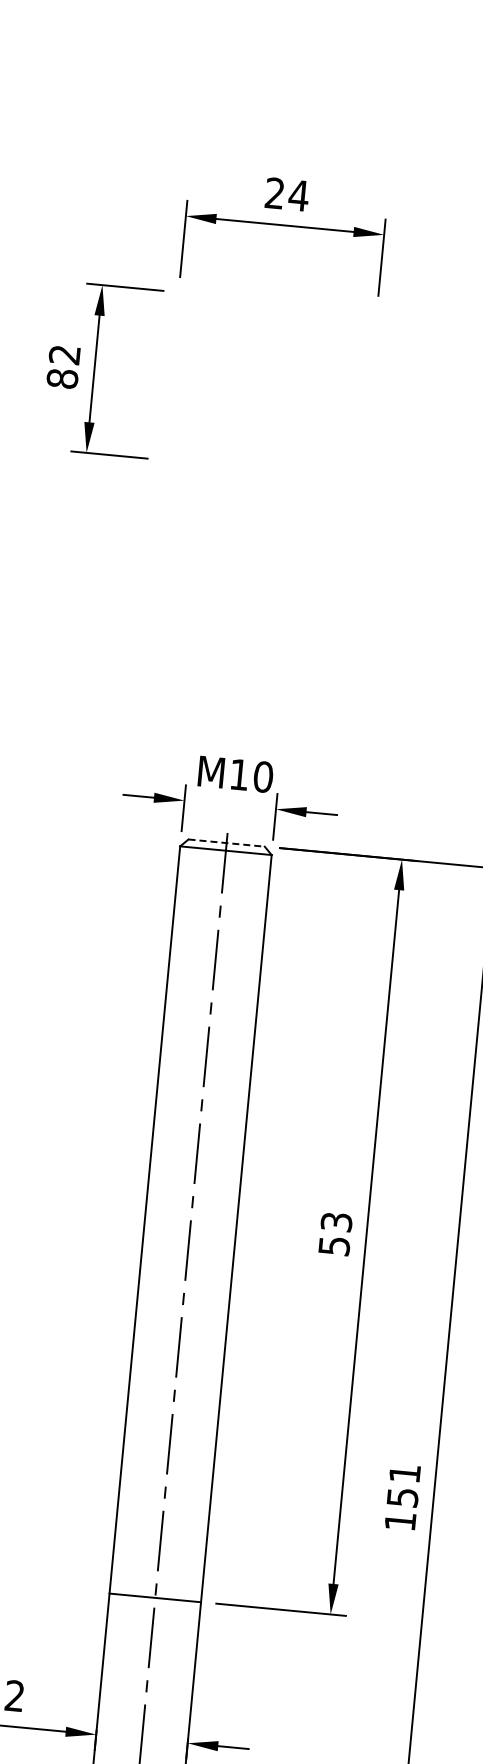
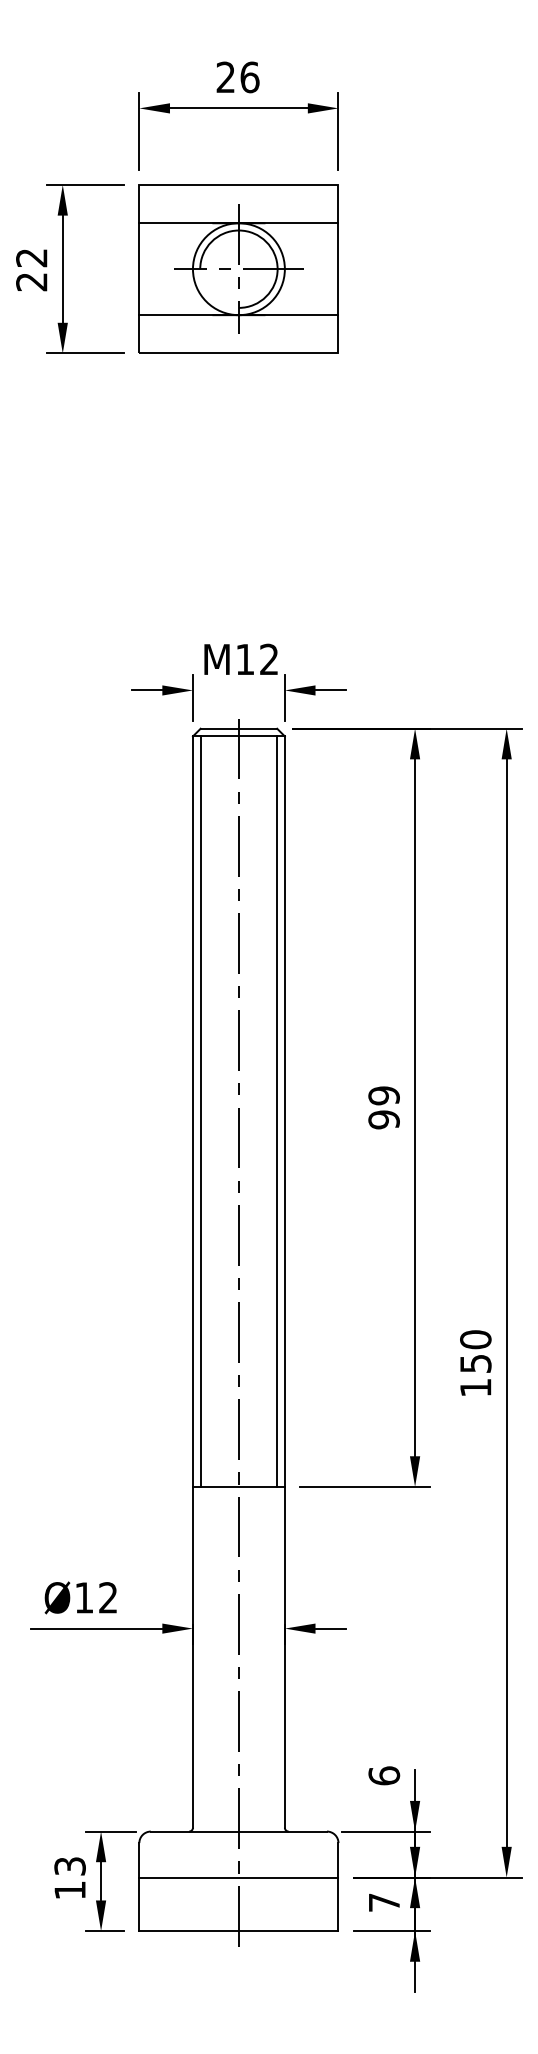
text: (298, 195) -> (249, 77), 24 -> 26
text: (62, 378) -> (31, 281), 82 -> 22
part: (269, 384) -> (238, 268), added
text: (263, 777) -> (269, 659), 10 -> 12
line: (227, 842) -> (239, 728), dashed -> solid
line: (153, 1220) -> (201, 1111), added
line: (228, 1227) -> (276, 1111), added
text: (334, 1233) -> (383, 1107), 53 -> 99
text: (404, 1473) -> (475, 1339), 151 -> 150

